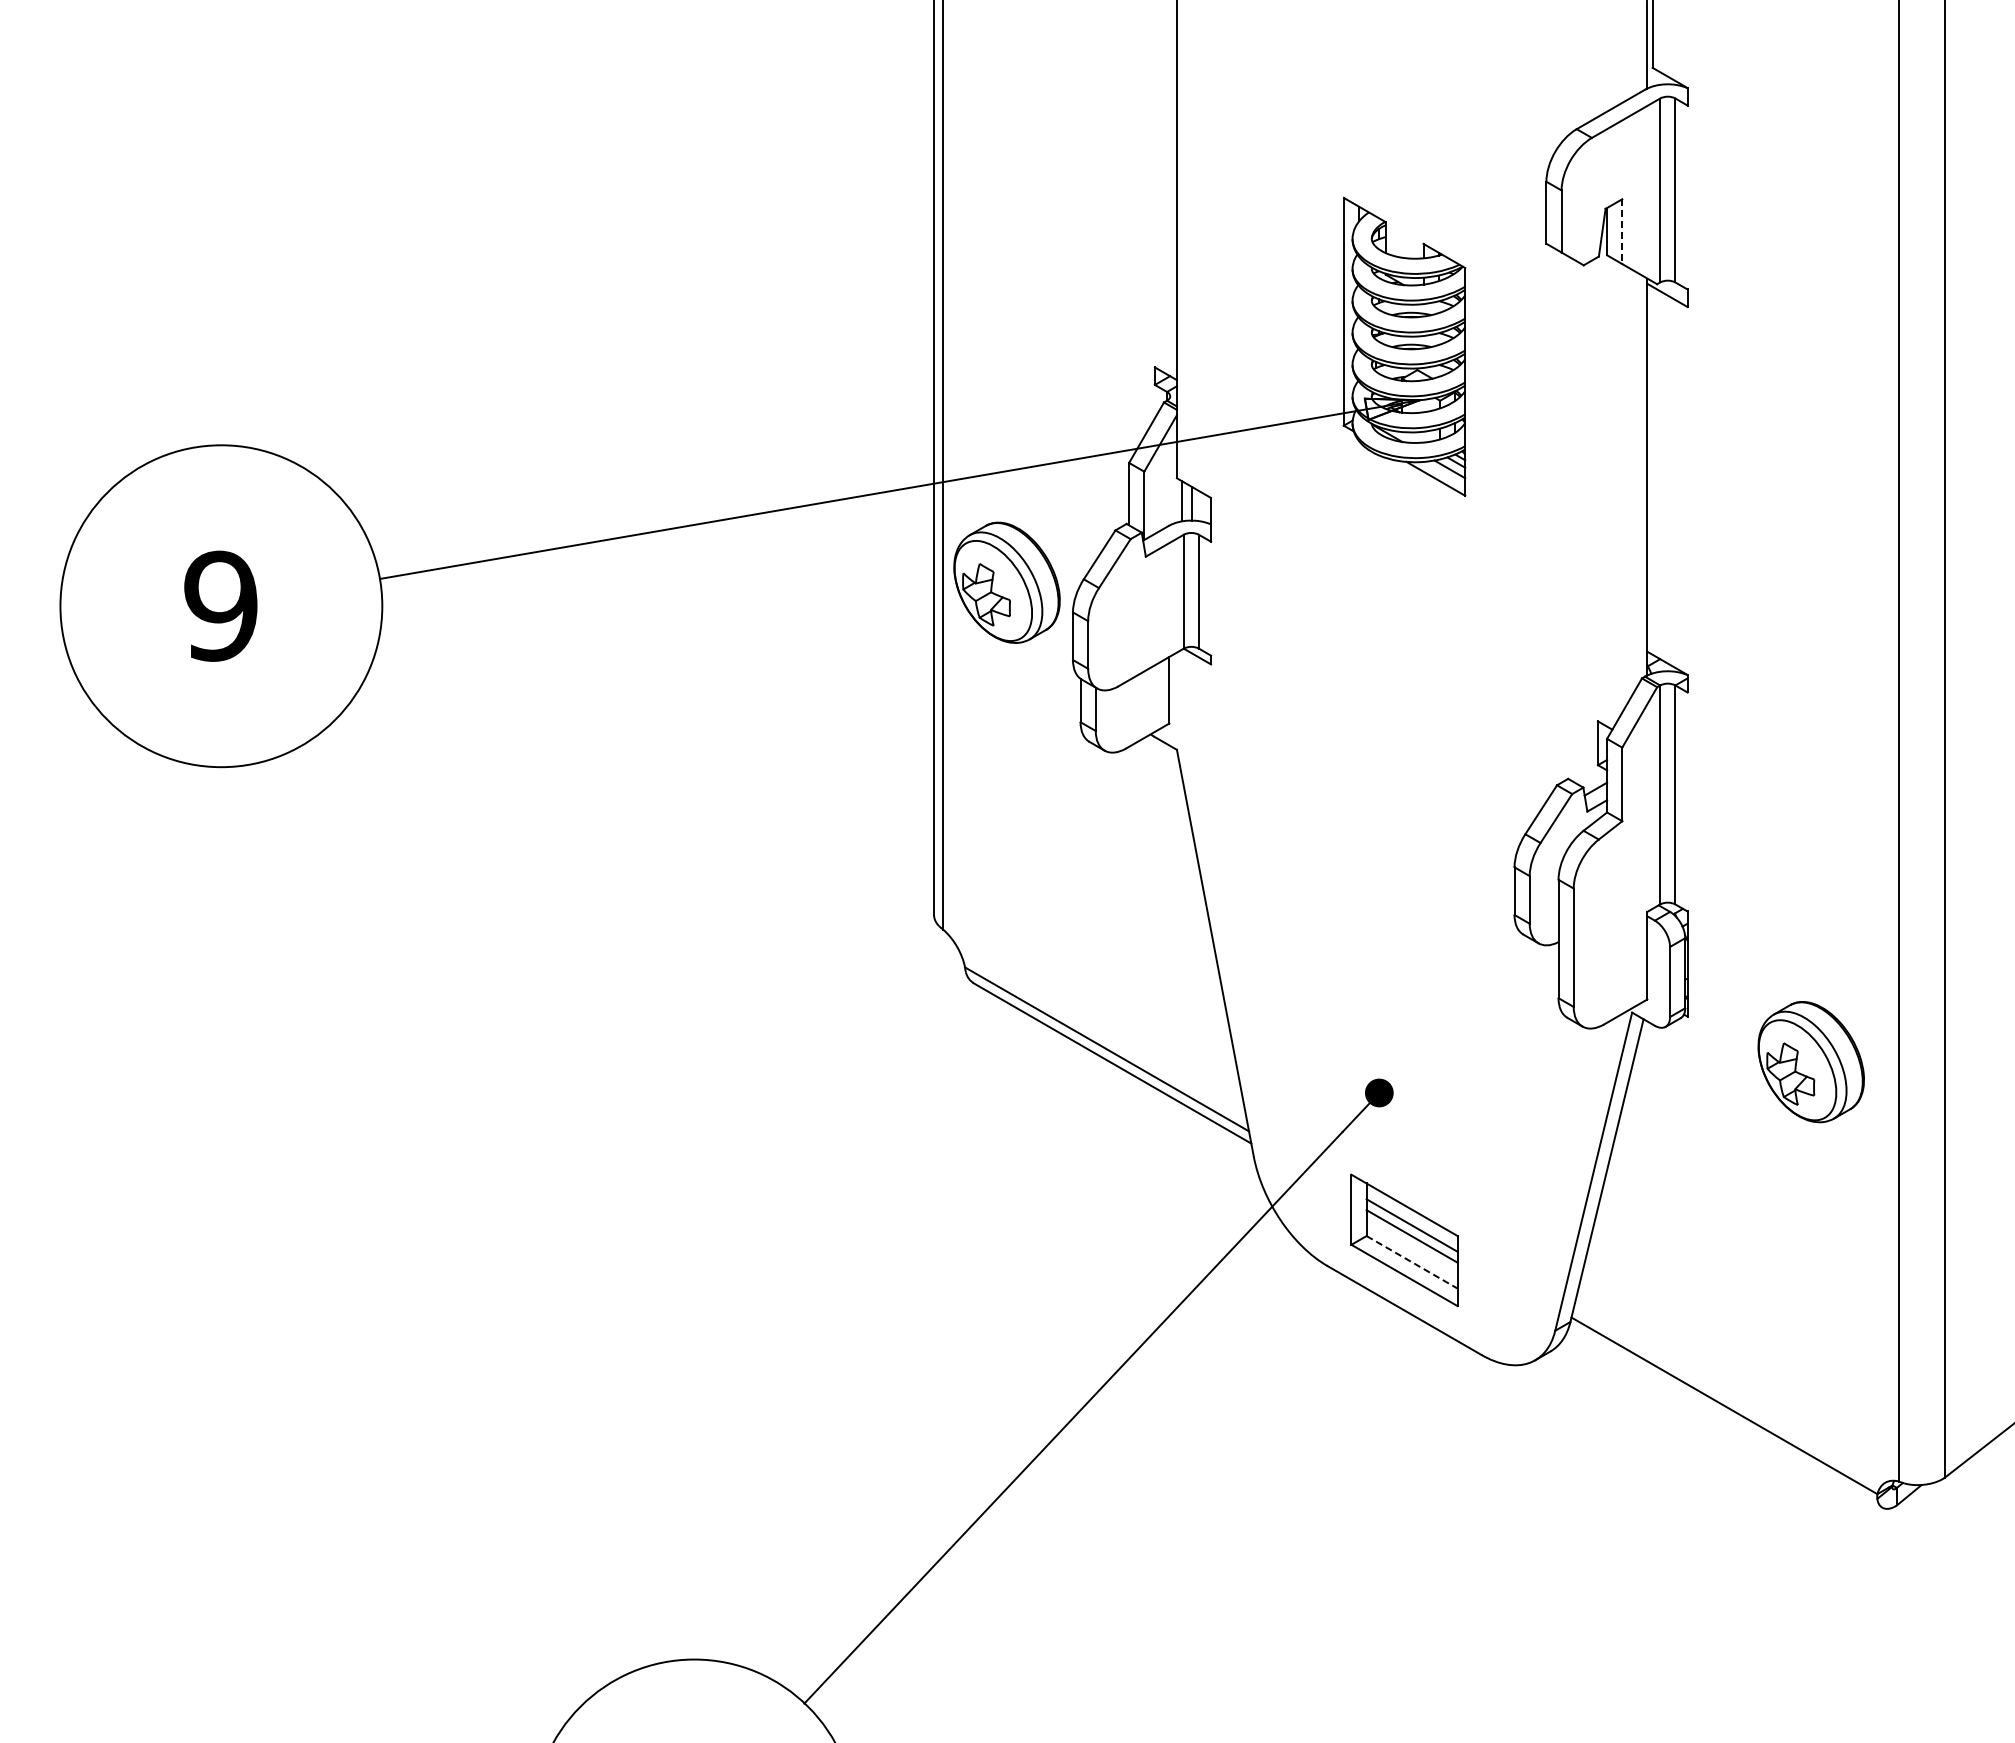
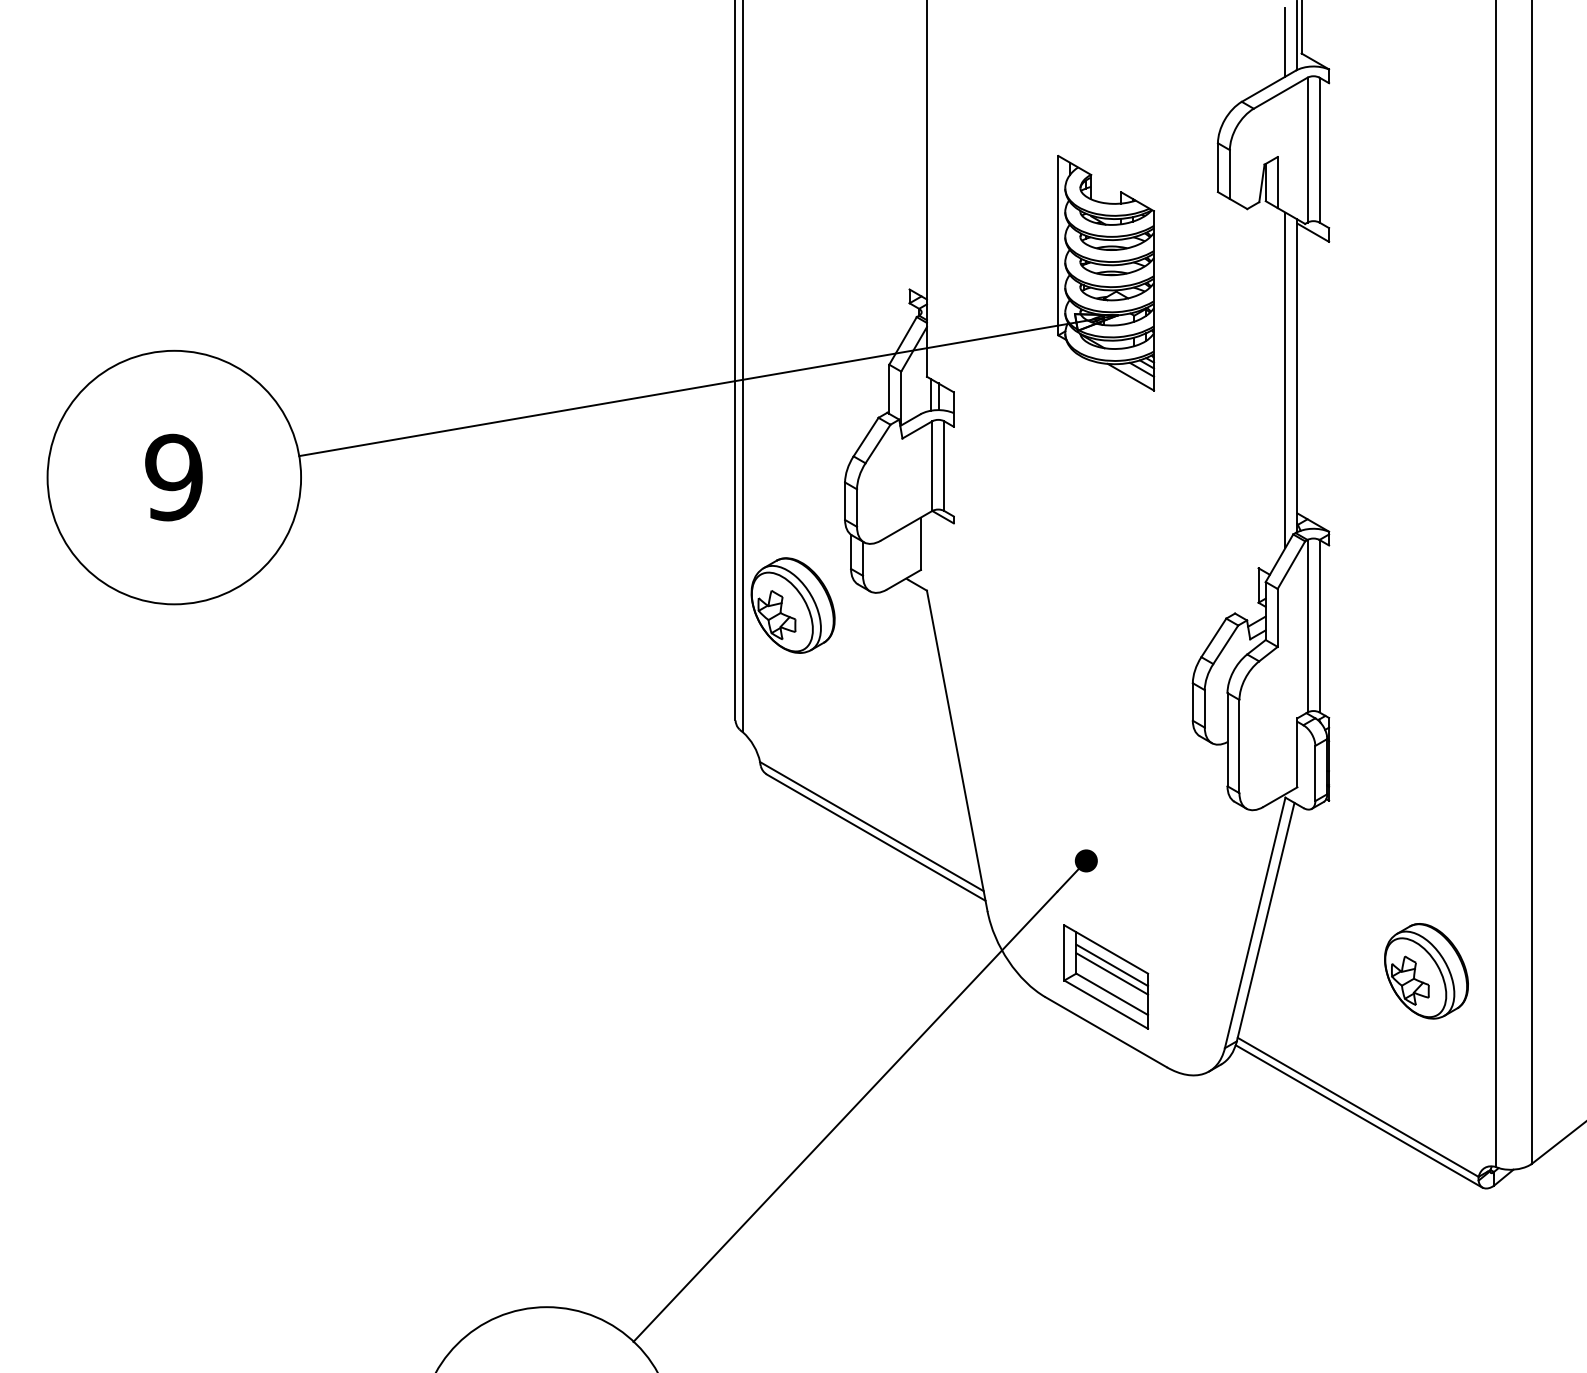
line: (1632, 53) -> (1285, 42), added
line: (1622, 232) -> (1277, 183), dashed -> solid
line: (1632, 482) -> (1285, 380), added
part: (1006, 582) -> (792, 605), moved
part: (1810, 1062) -> (1425, 971), moved
line: (1412, 1262) -> (1112, 994), dashed -> solid
line: (1725, 1417) -> (1358, 1116), added

